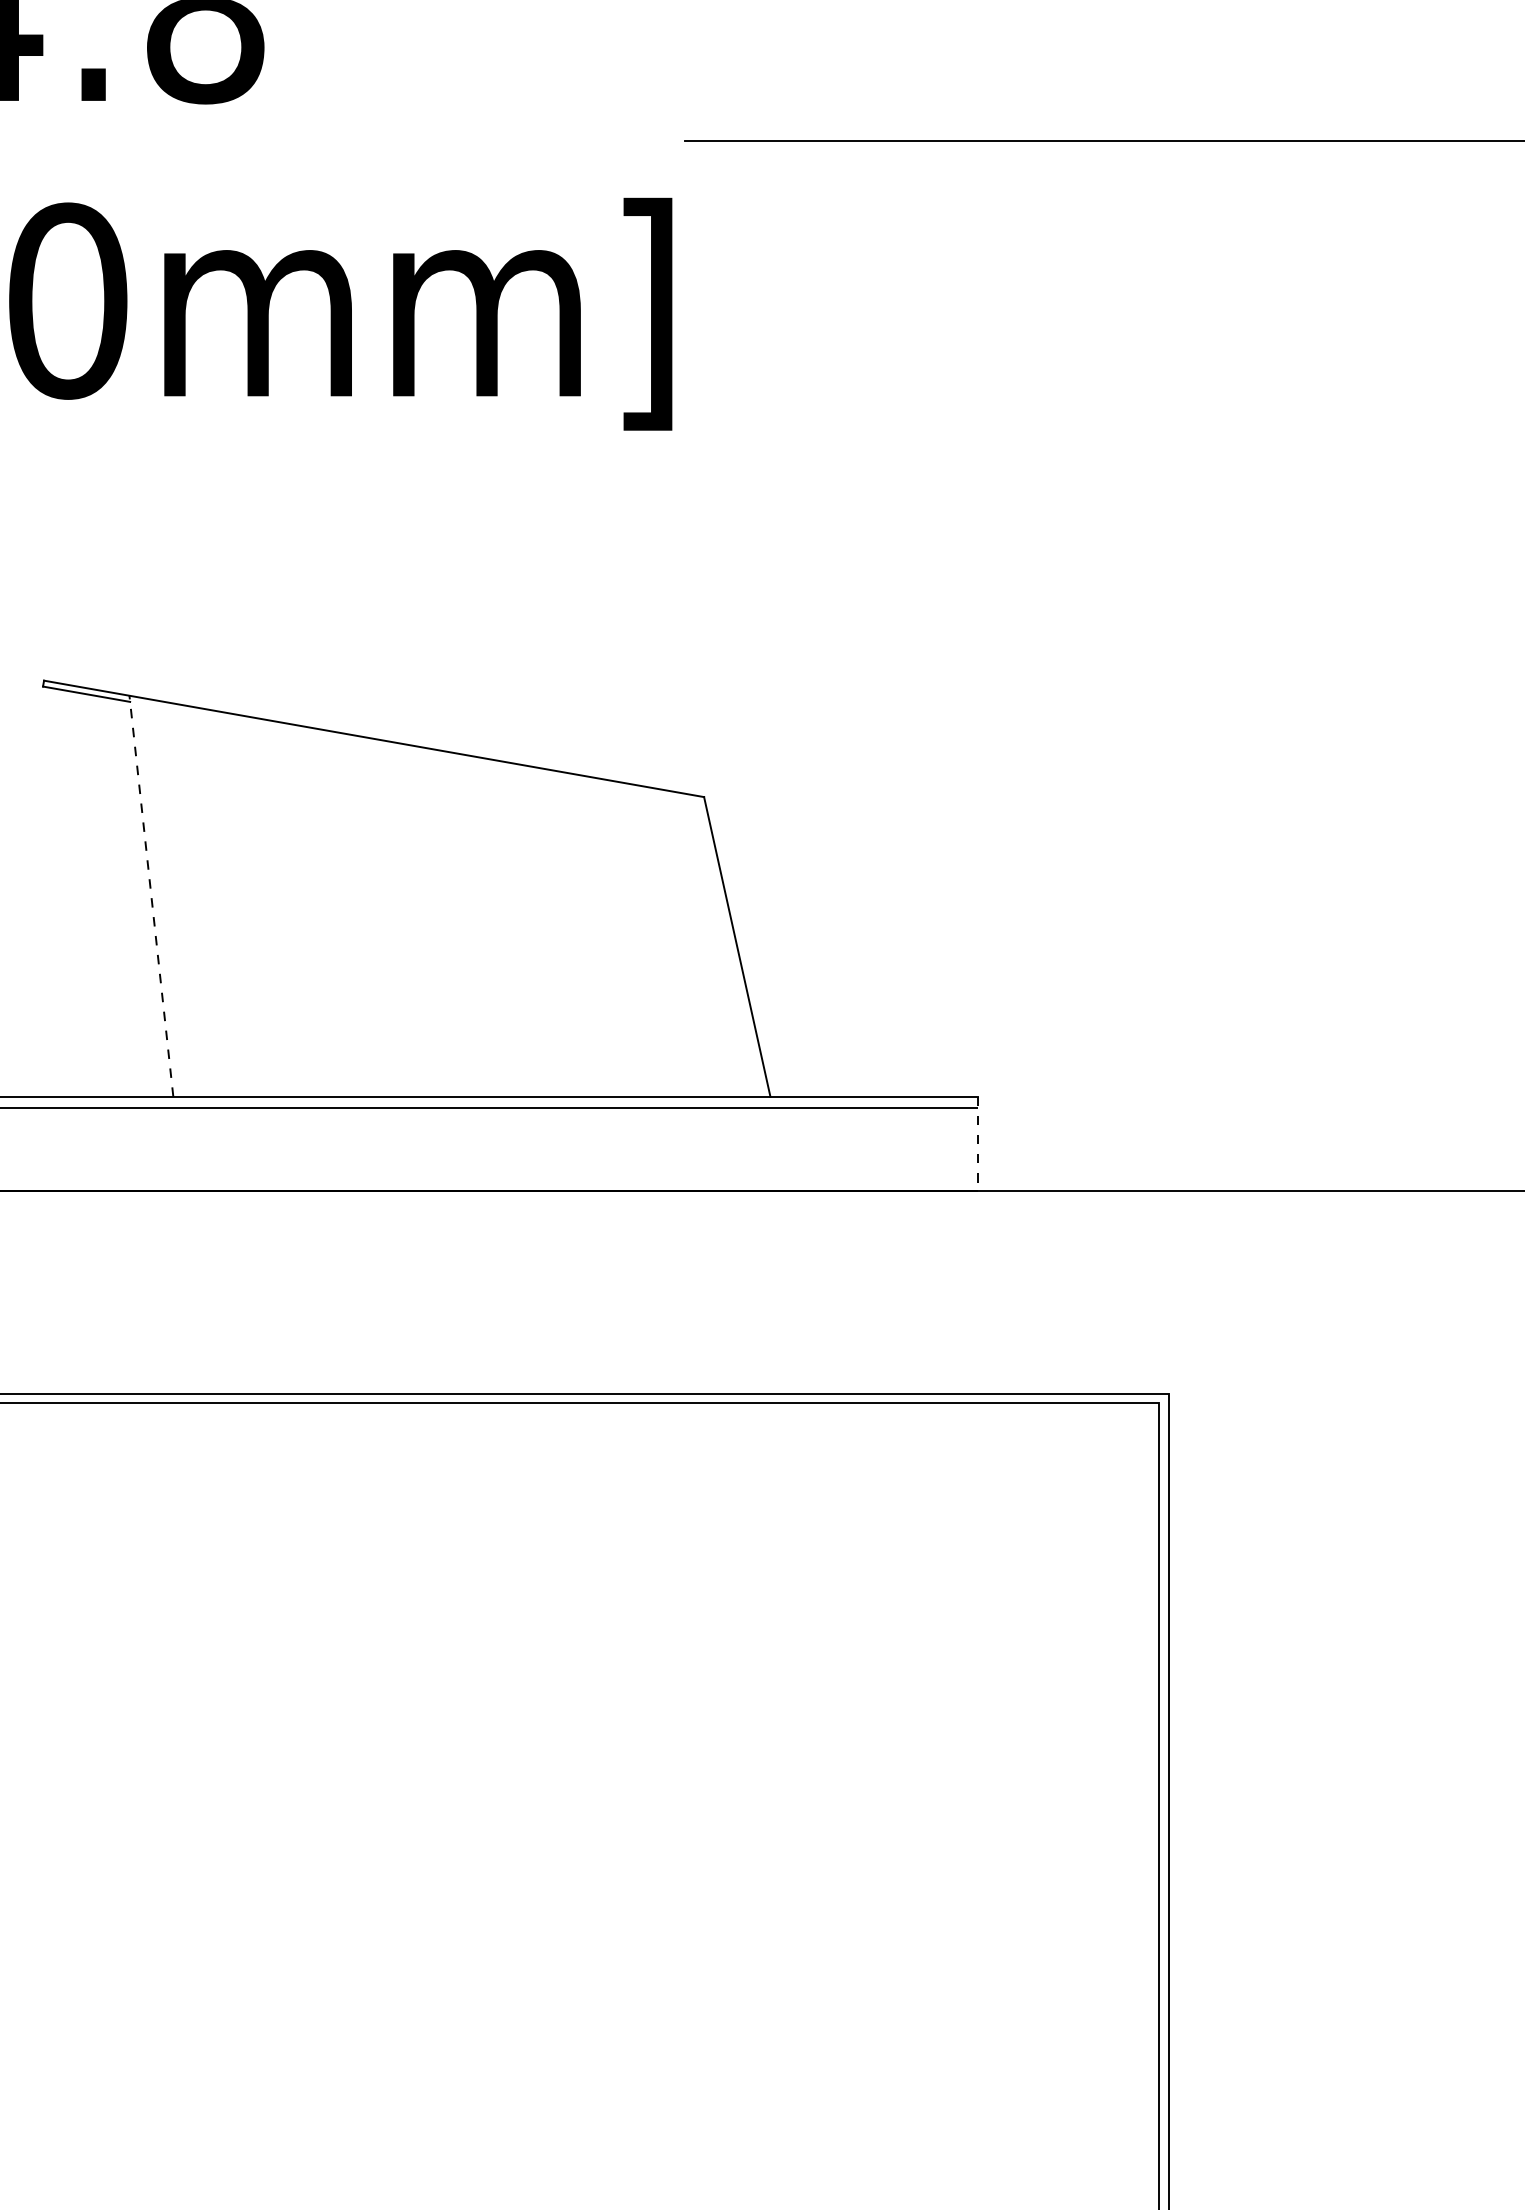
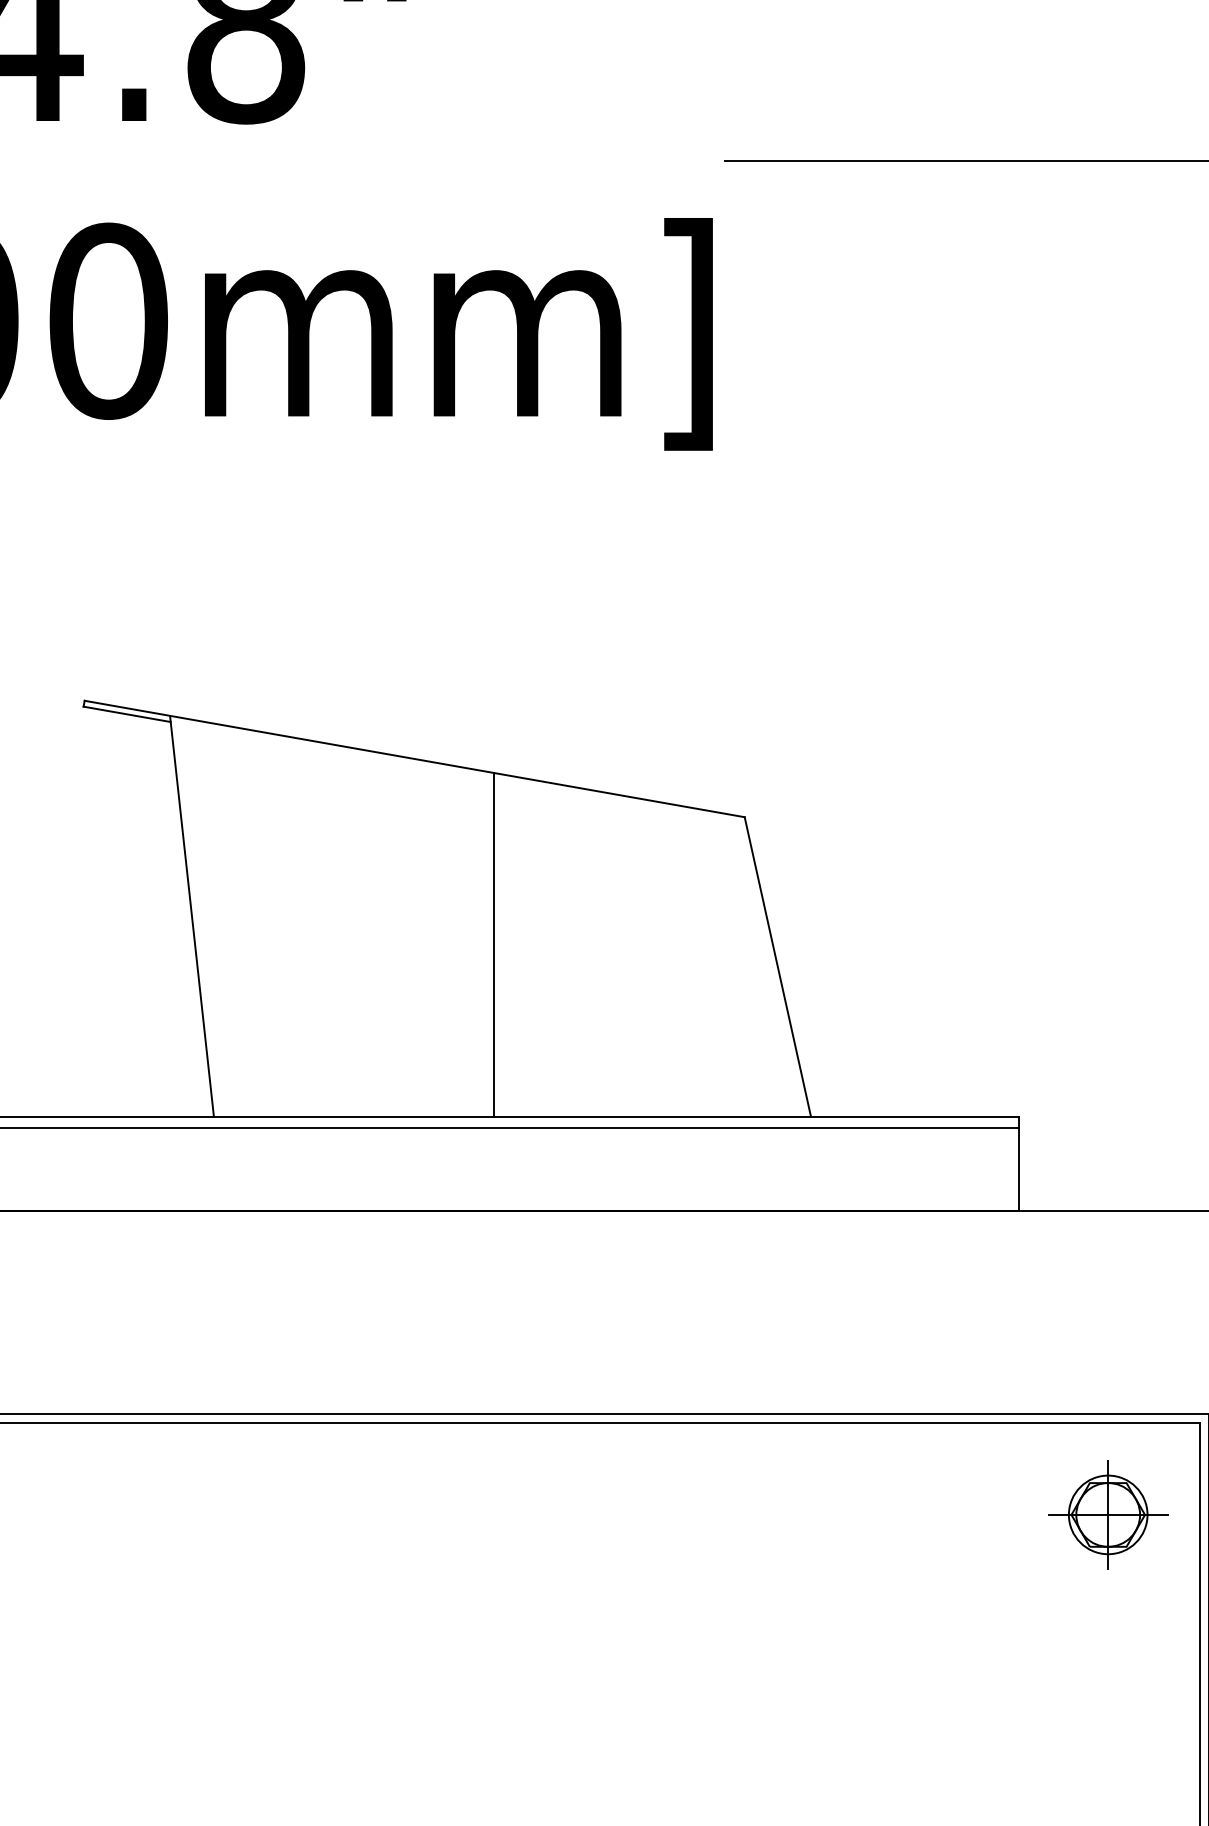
line: (151, 896) -> (192, 916), dashed -> solid
line: (453, 924) -> (494, 944), added
line: (978, 1143) -> (1019, 1163), dashed -> solid
part: (1067, 1494) -> (1108, 1514), added

